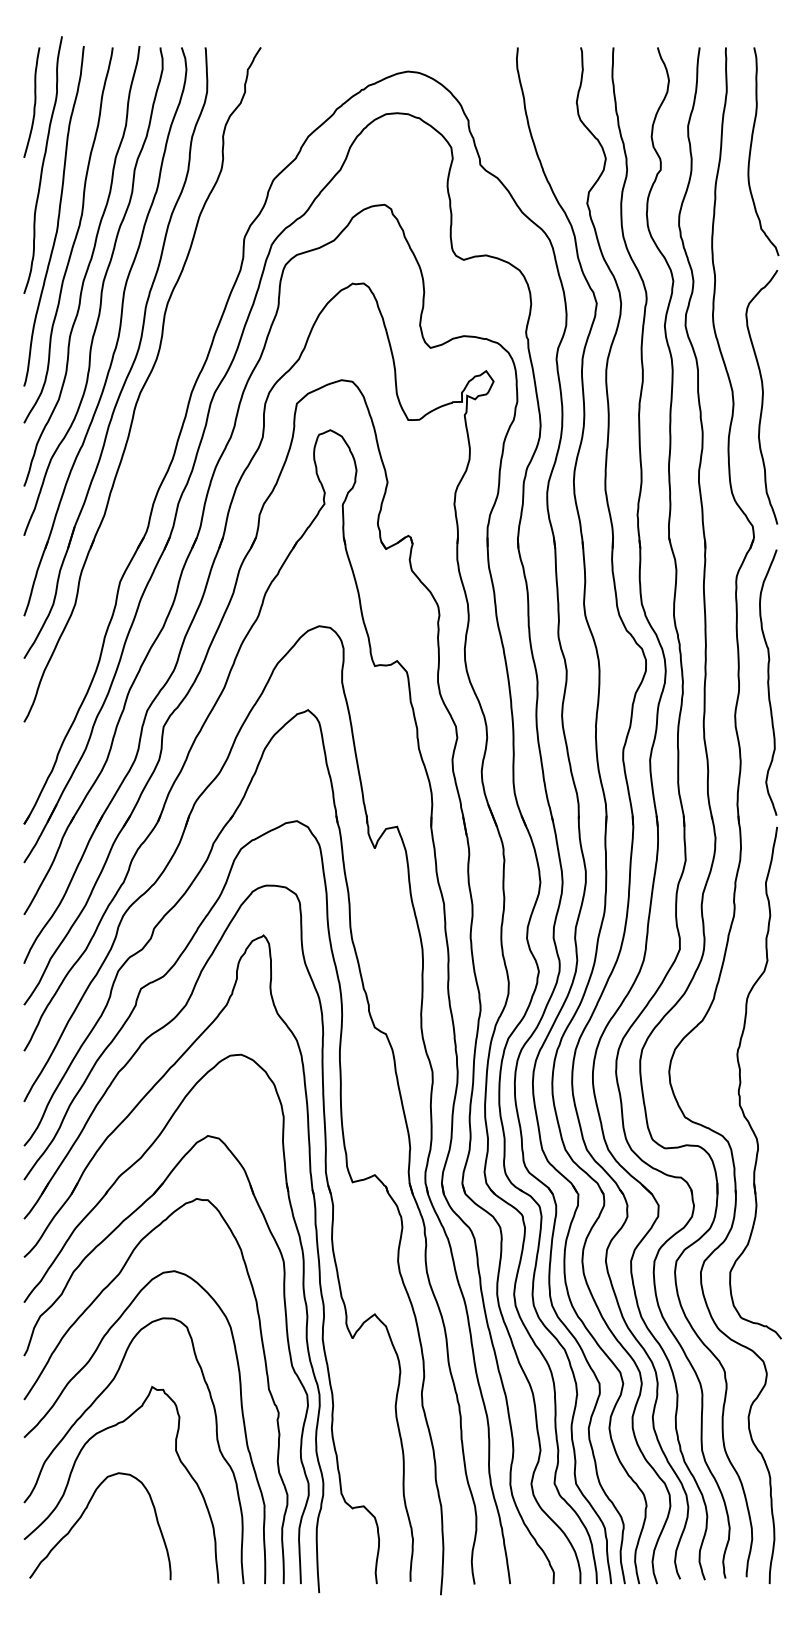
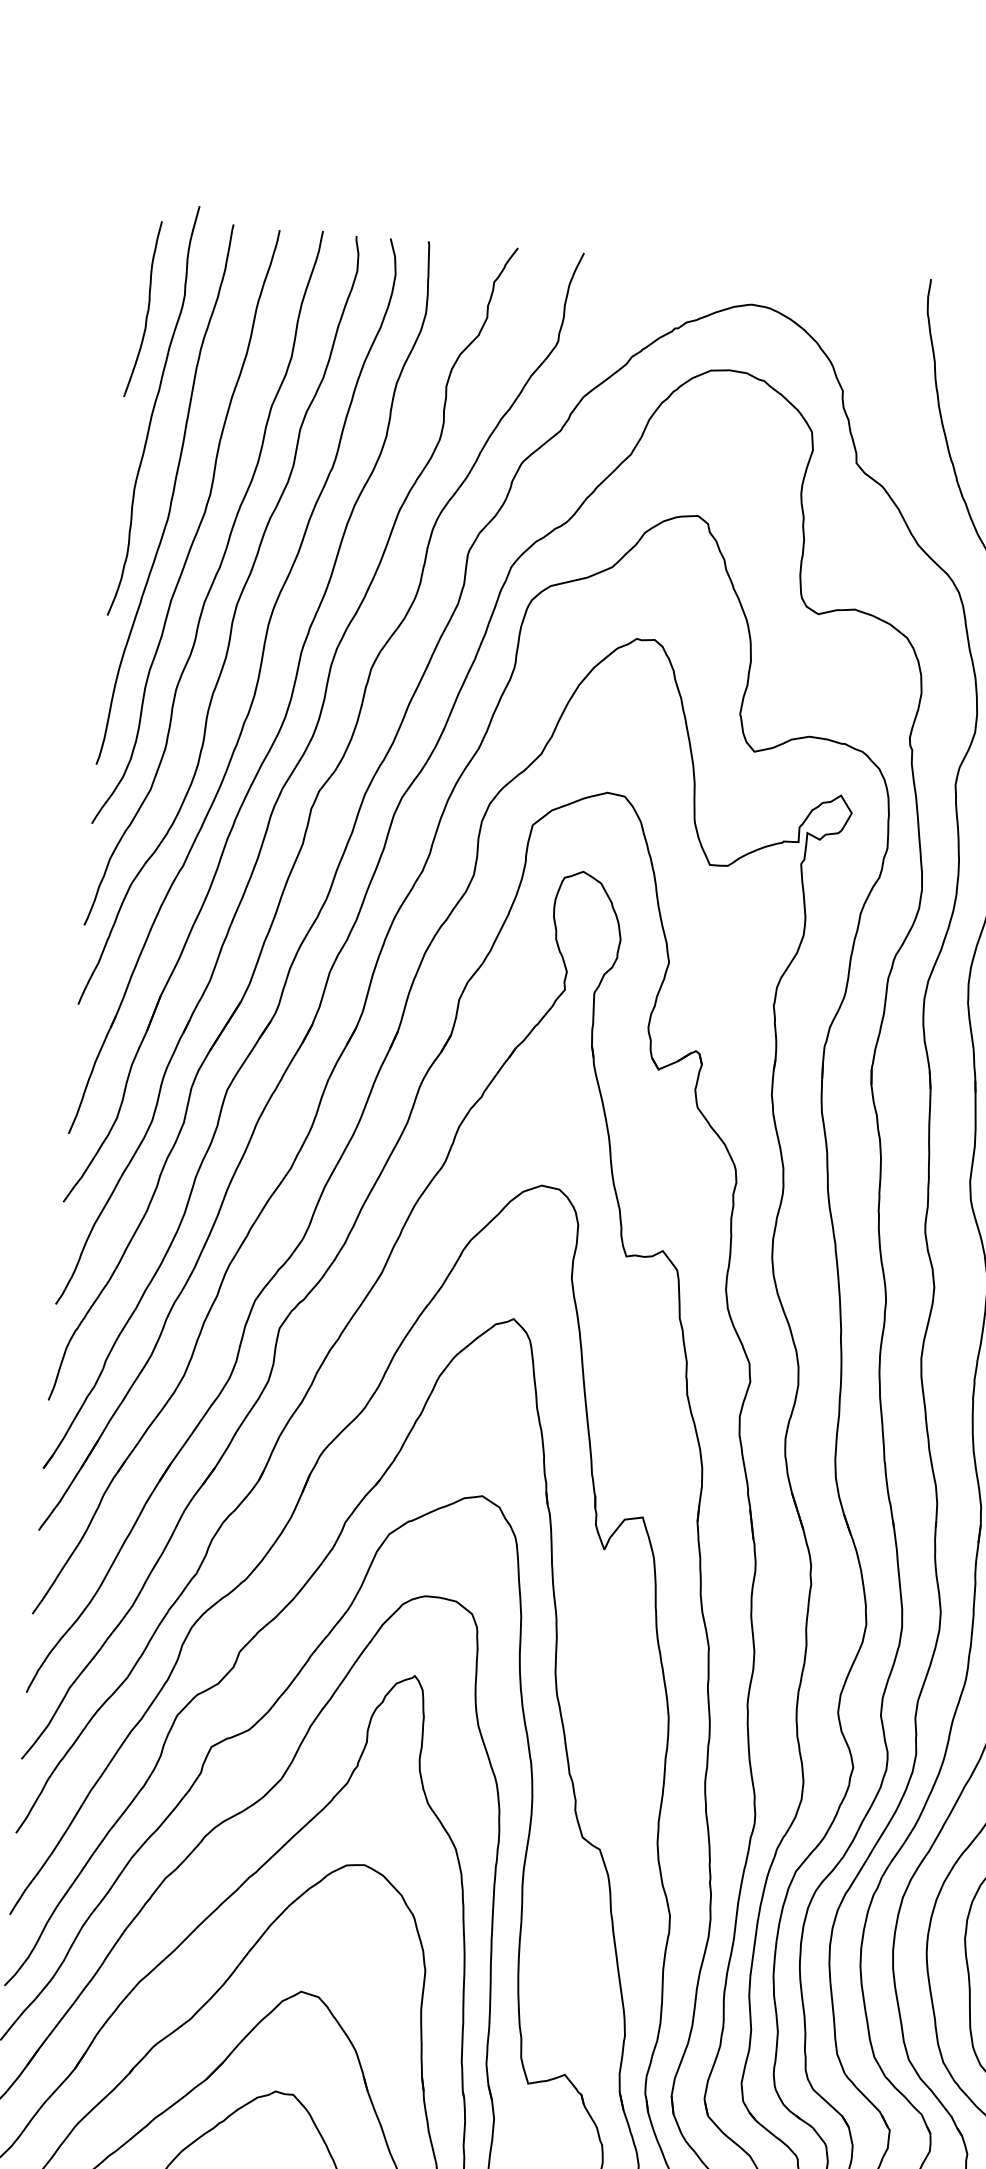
part: (162, 414) -> (315, 826), added

